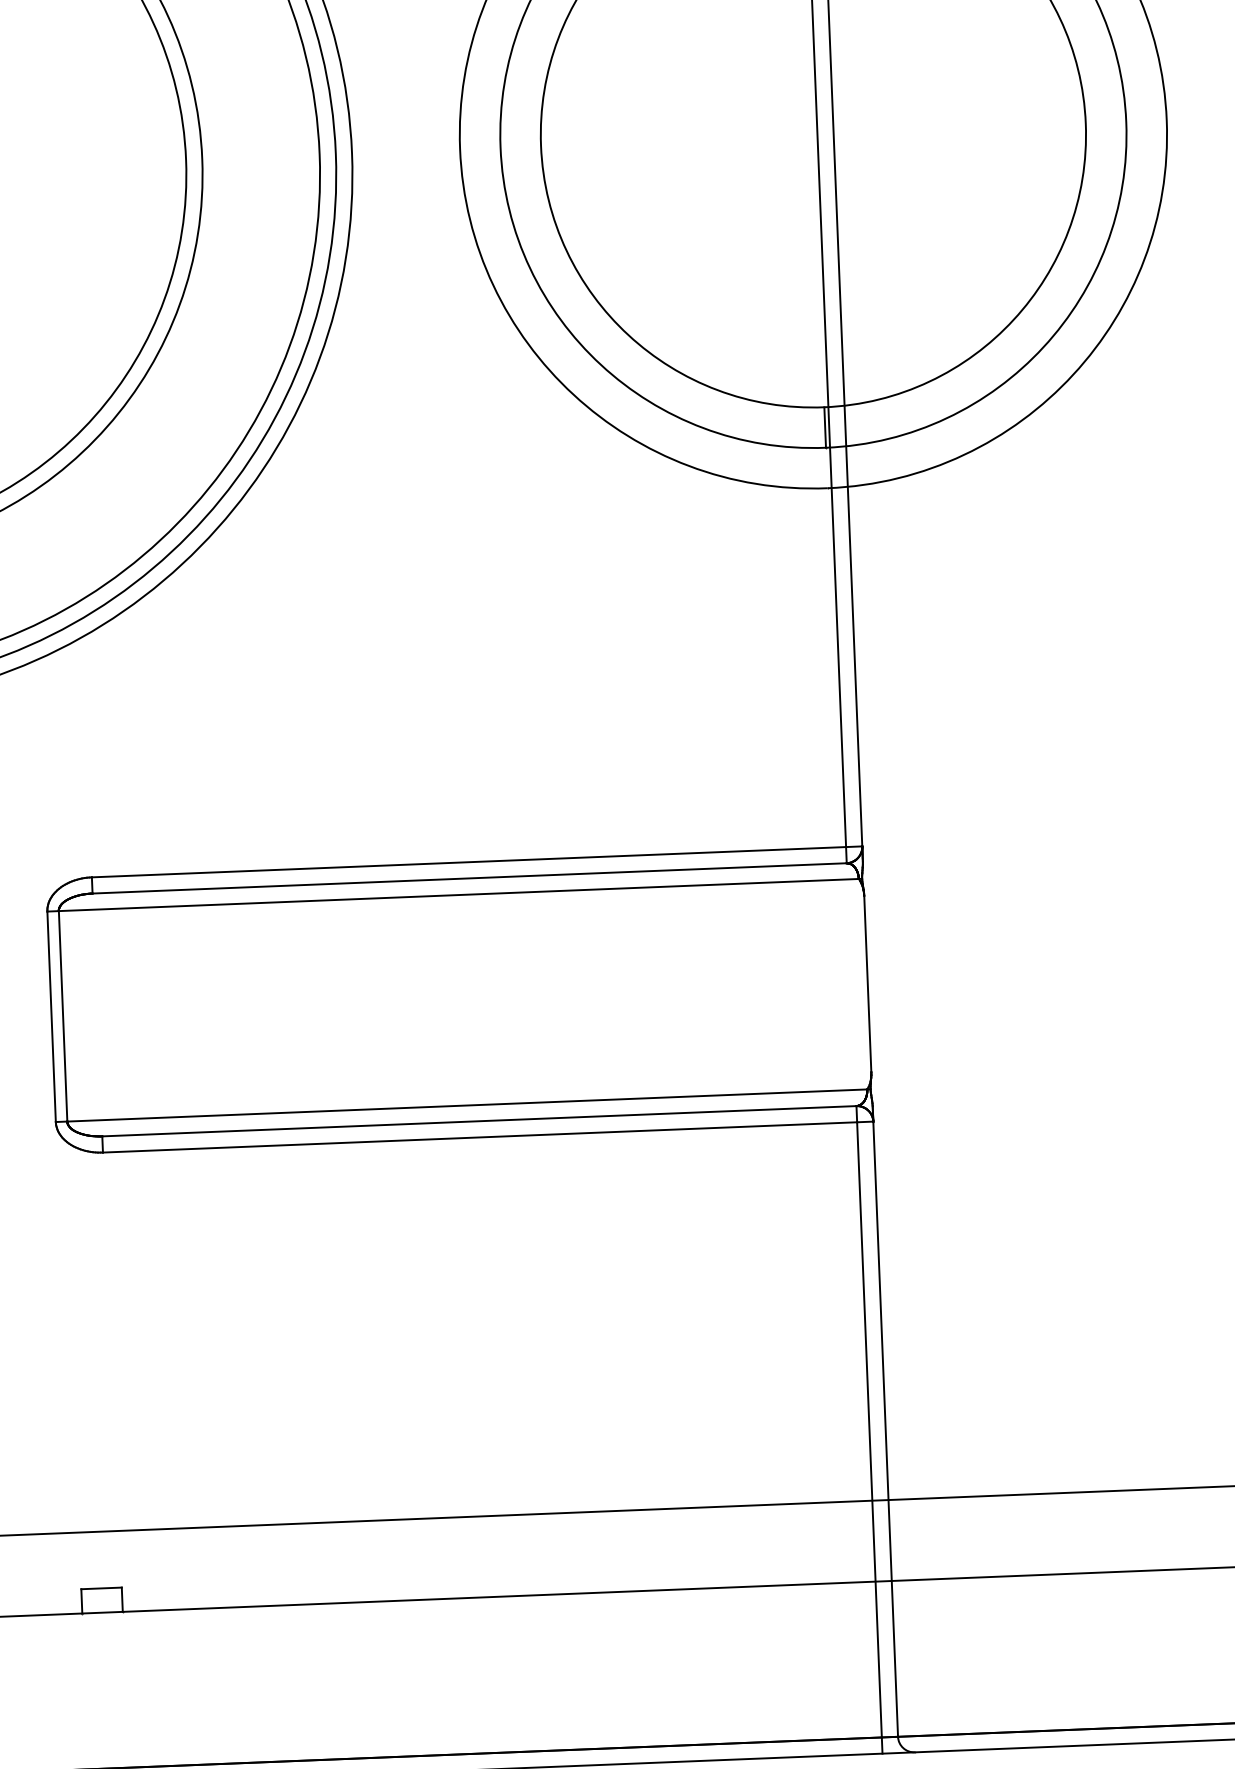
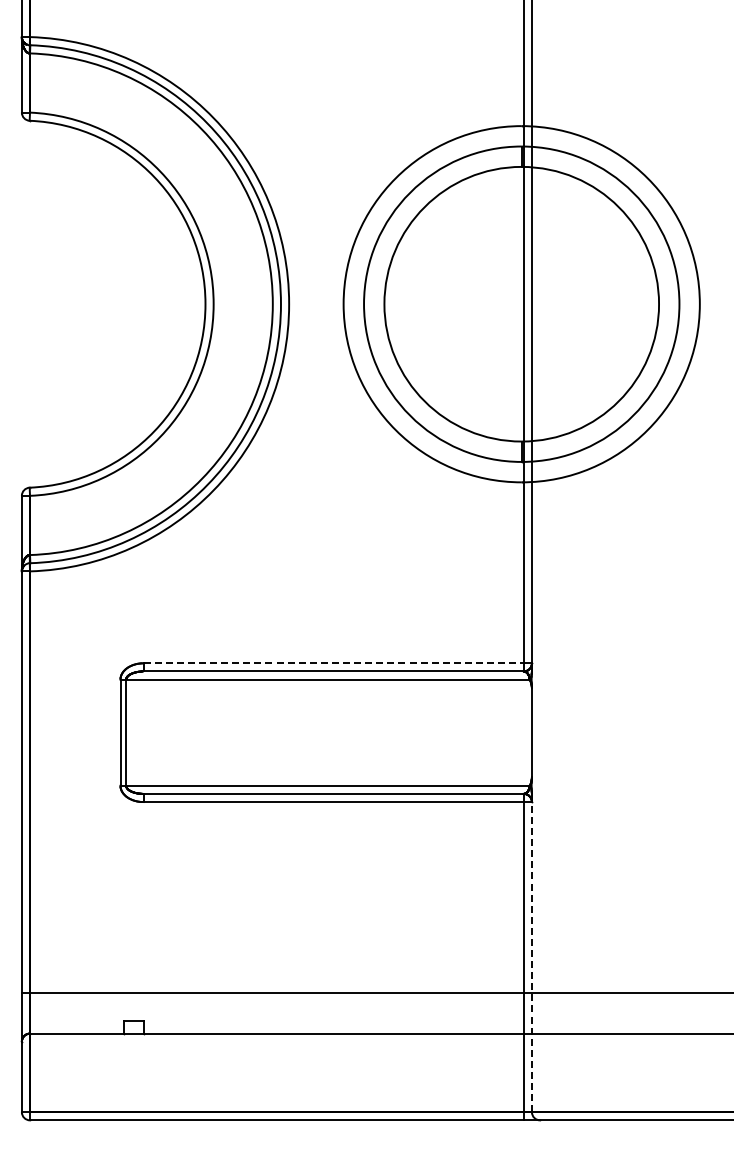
line: (470, 862) -> (334, 663), solid -> dashed
line: (884, 1428) -> (531, 956), solid -> dashed

